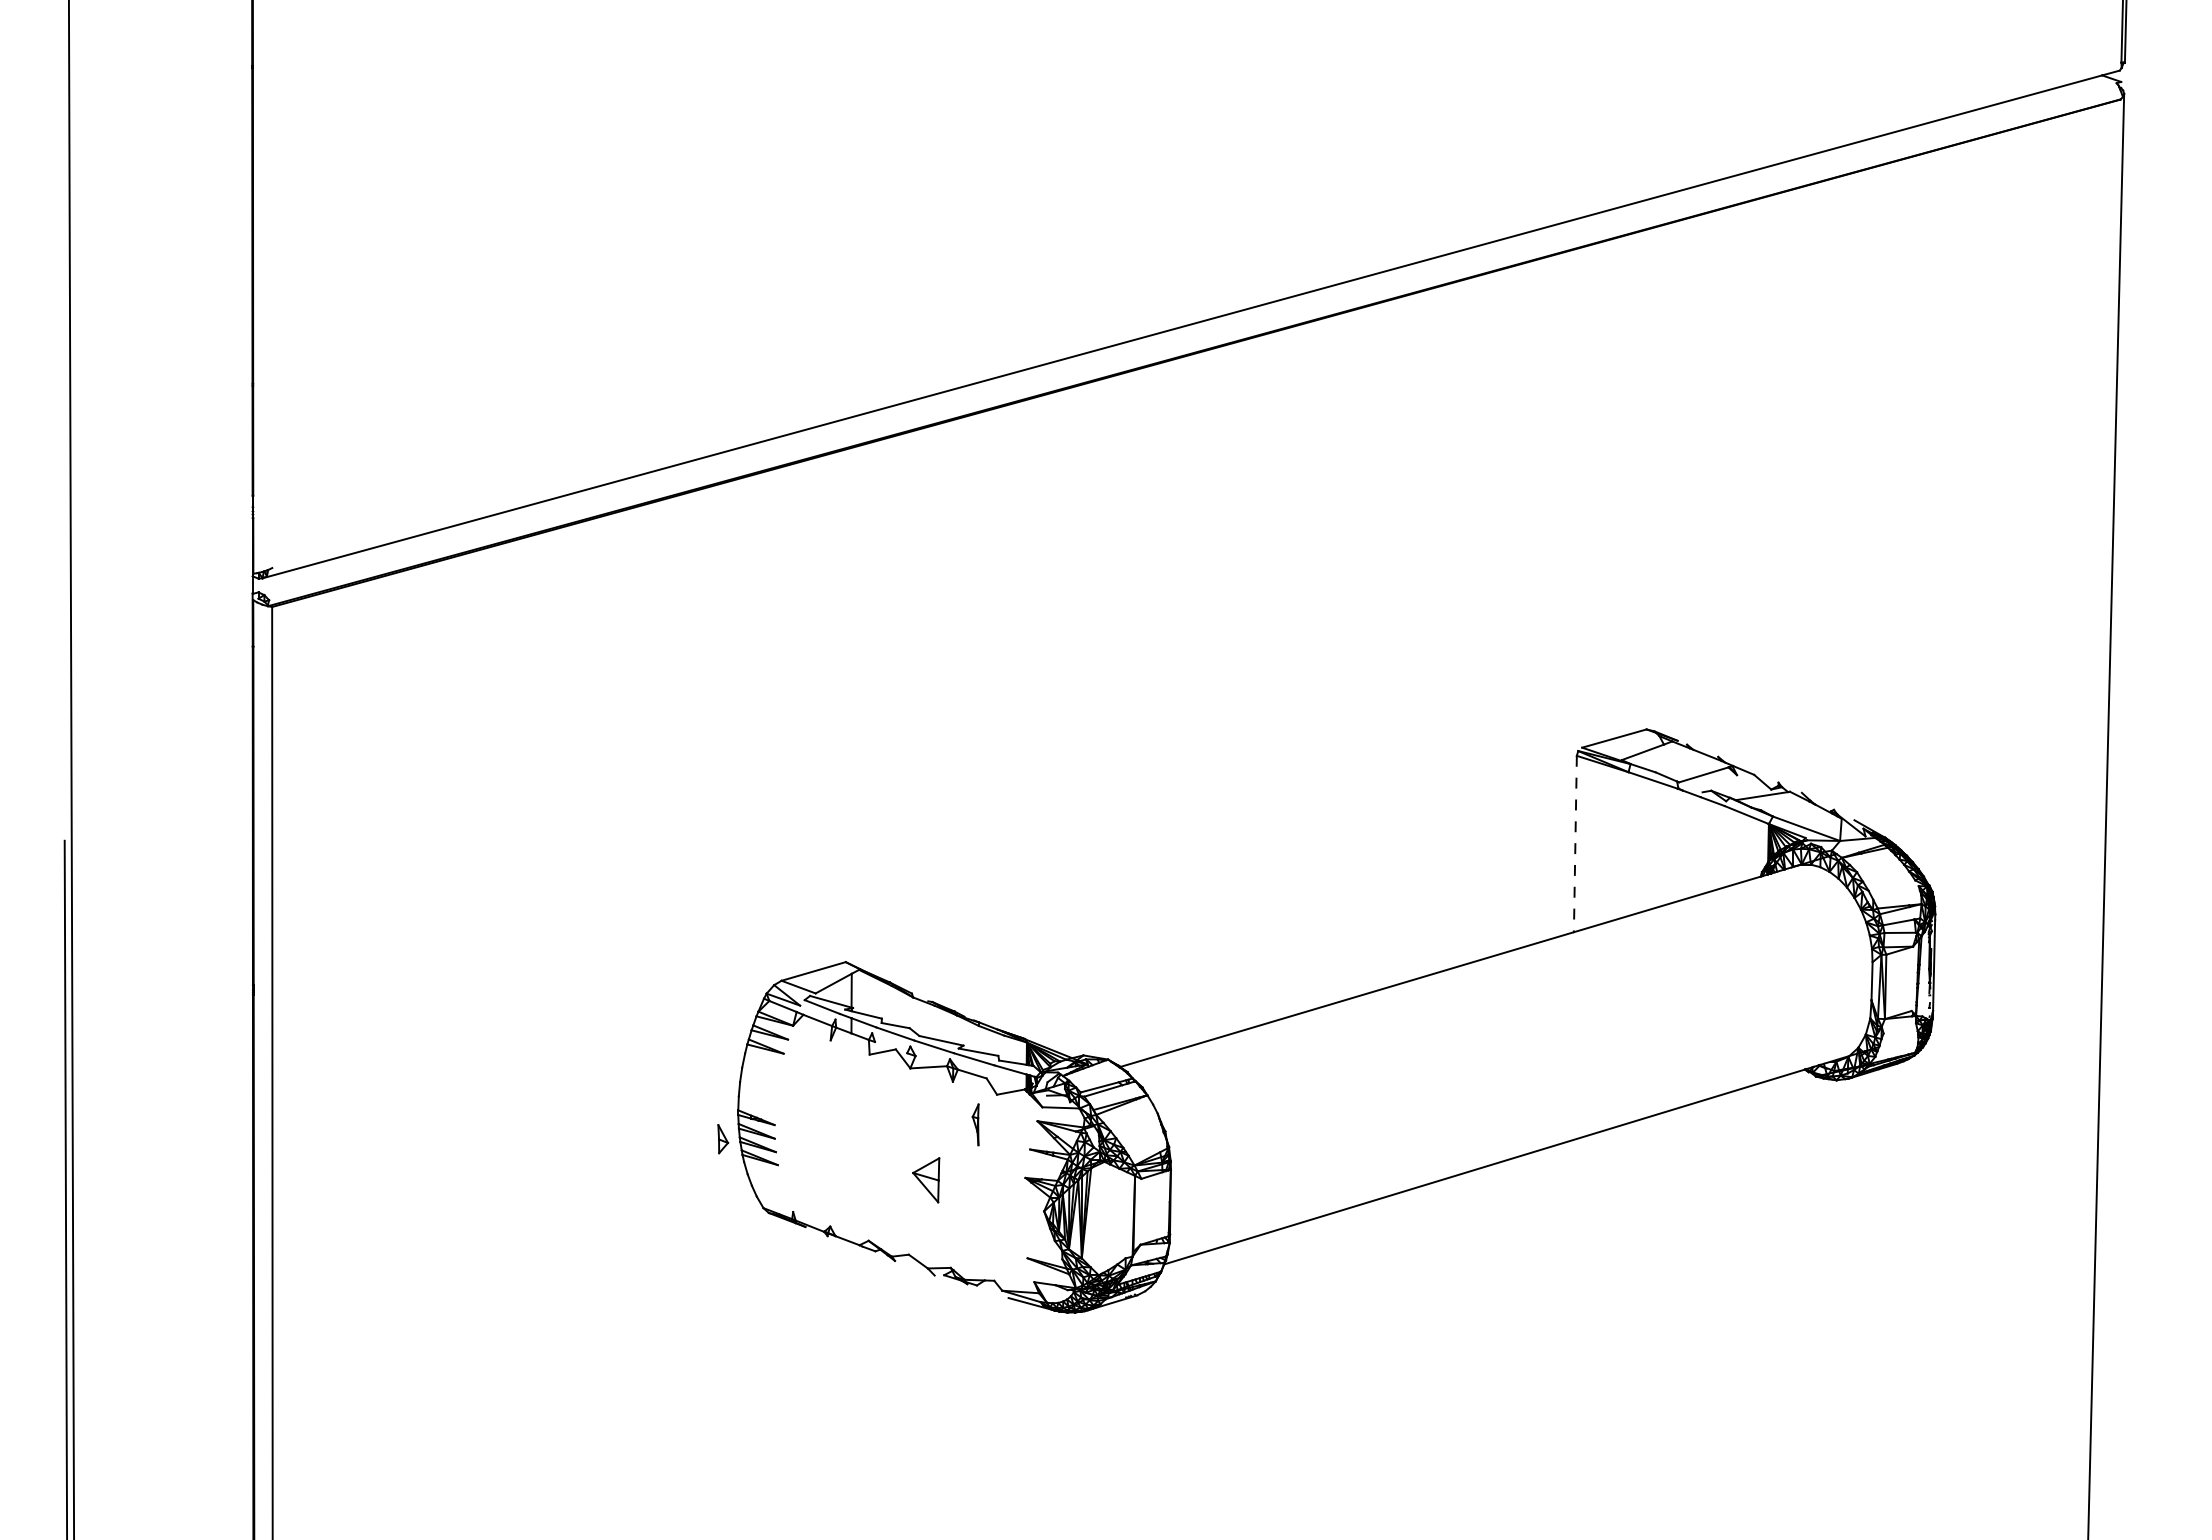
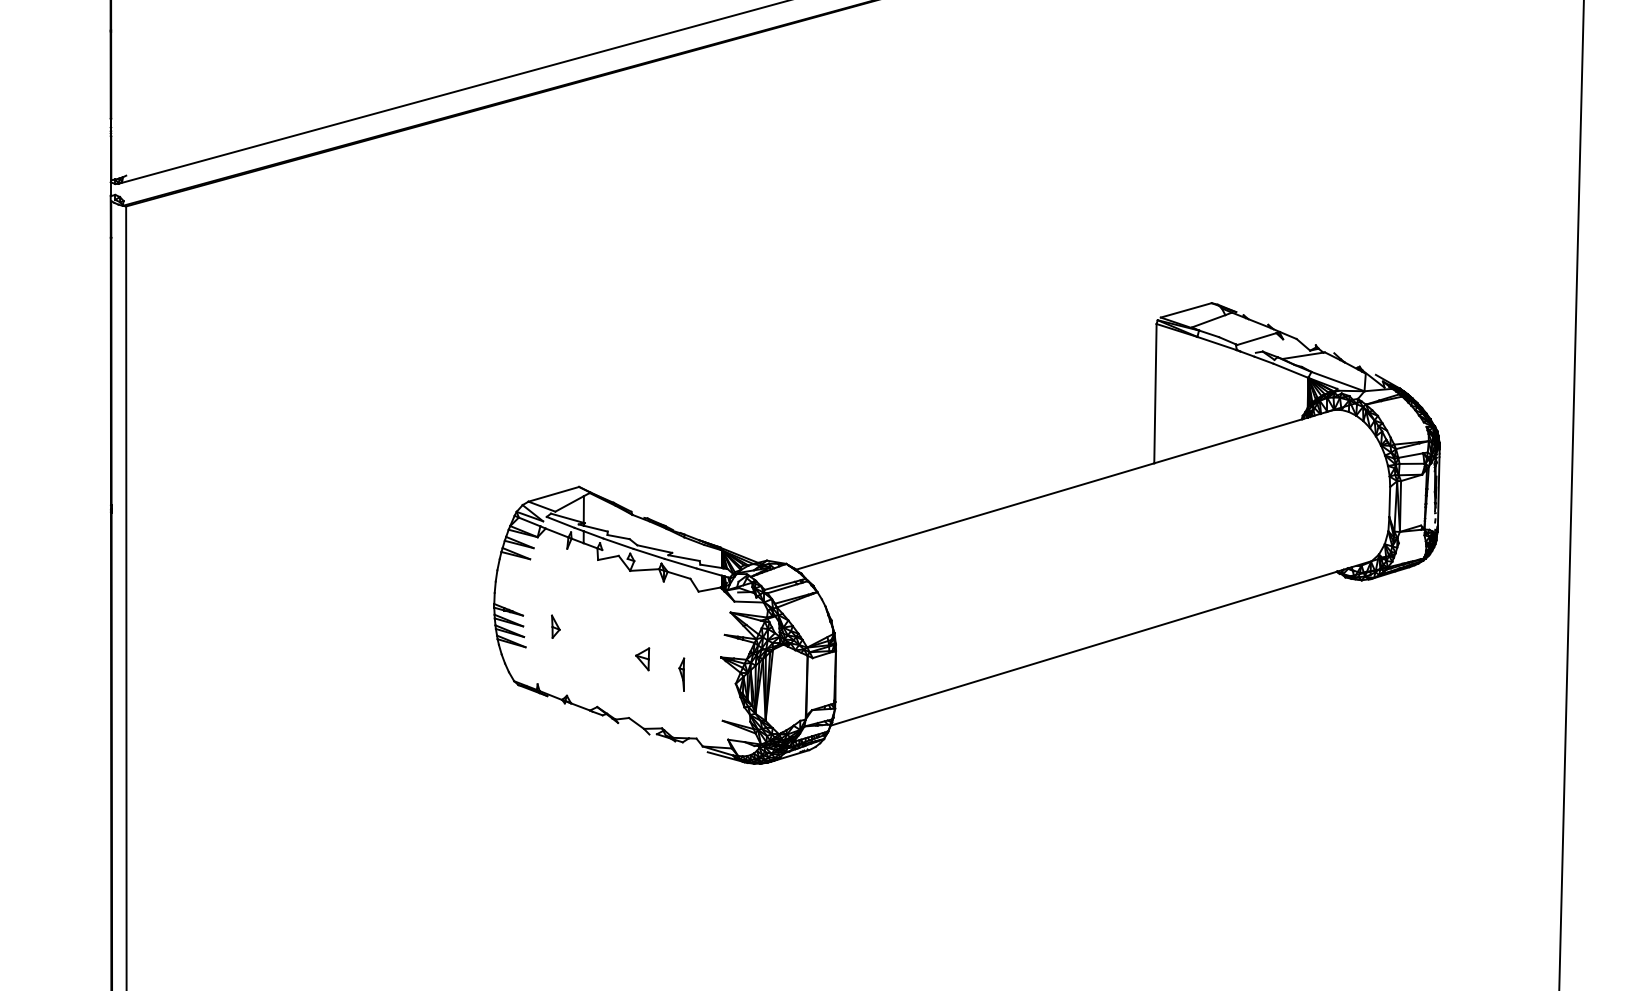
line: (1575, 844) -> (1155, 394), dashed -> solid
part: (975, 1124) -> (681, 674), moved
part: (723, 1139) -> (556, 627), moved
part: (925, 1180) -> (642, 659), size x0.62

